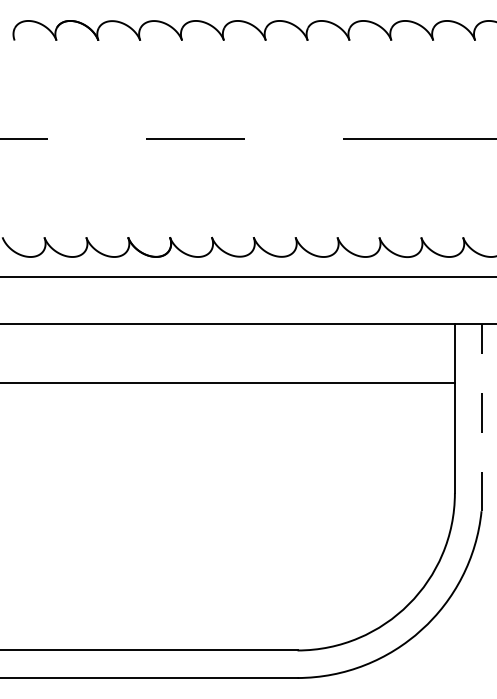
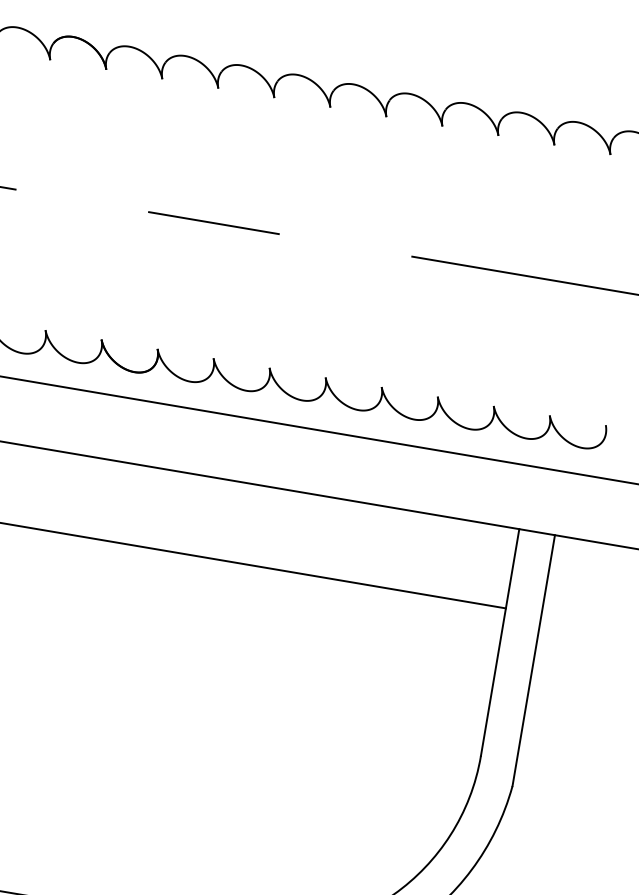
line: (481, 417) -> (533, 660), dashed -> solid

